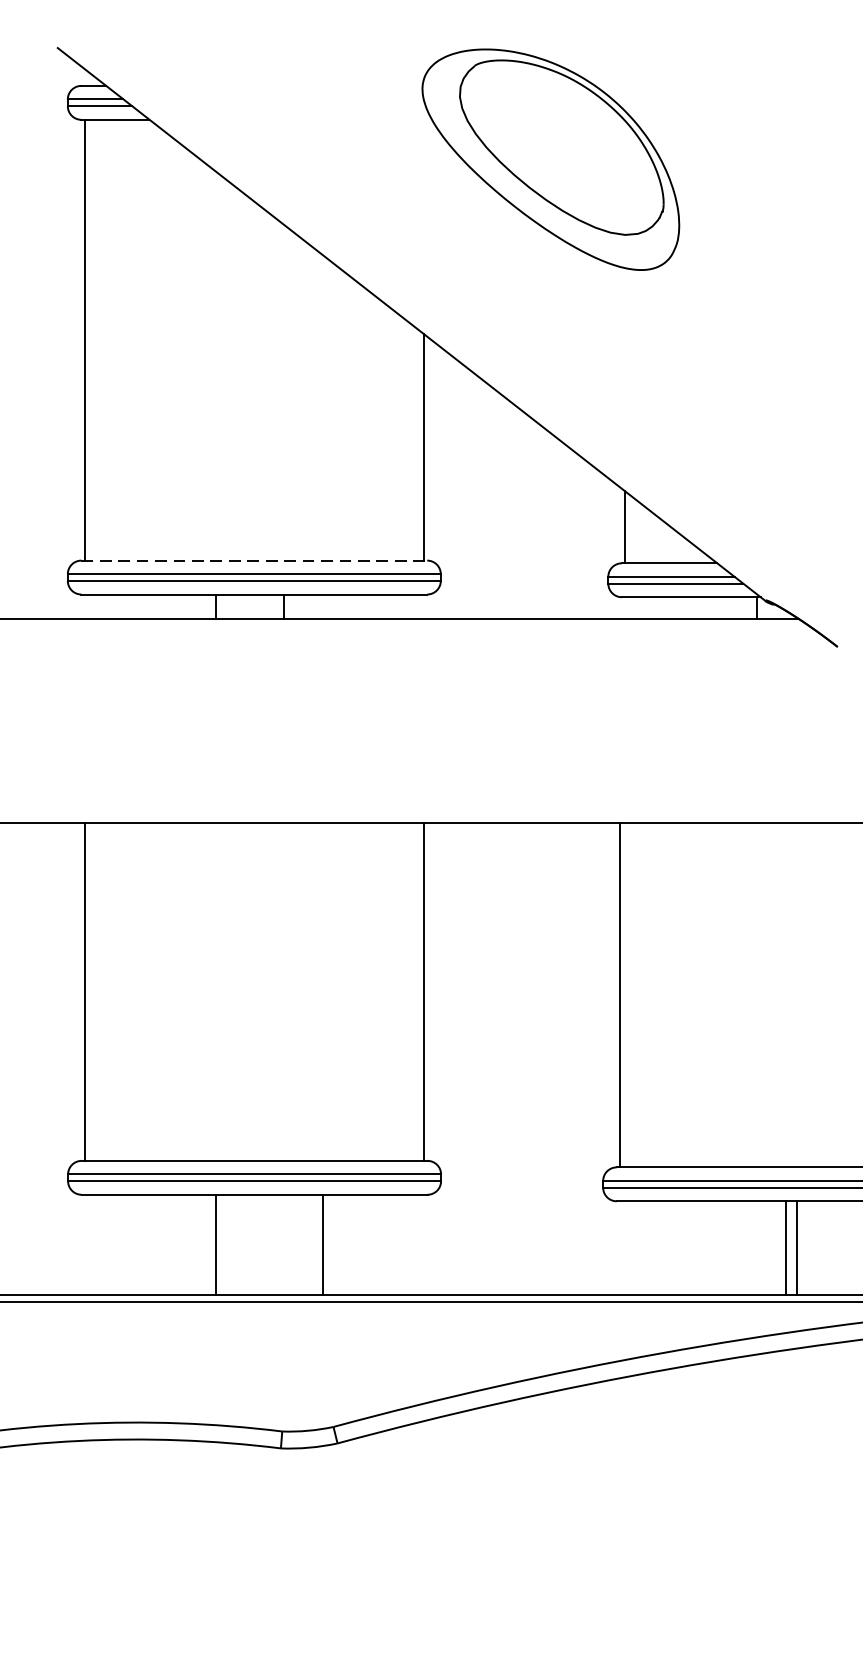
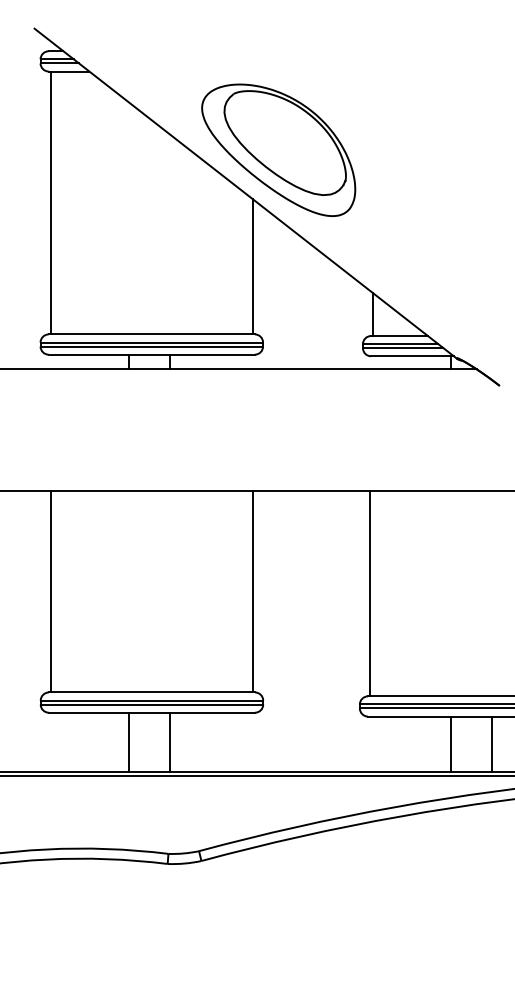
part: (550, 158) -> (278, 149), moved
line: (255, 560) -> (152, 334), dashed -> solid
line: (322, 1244) -> (169, 742), moved
line: (785, 1248) -> (491, 744), moved
line: (796, 1248) -> (451, 744), moved

